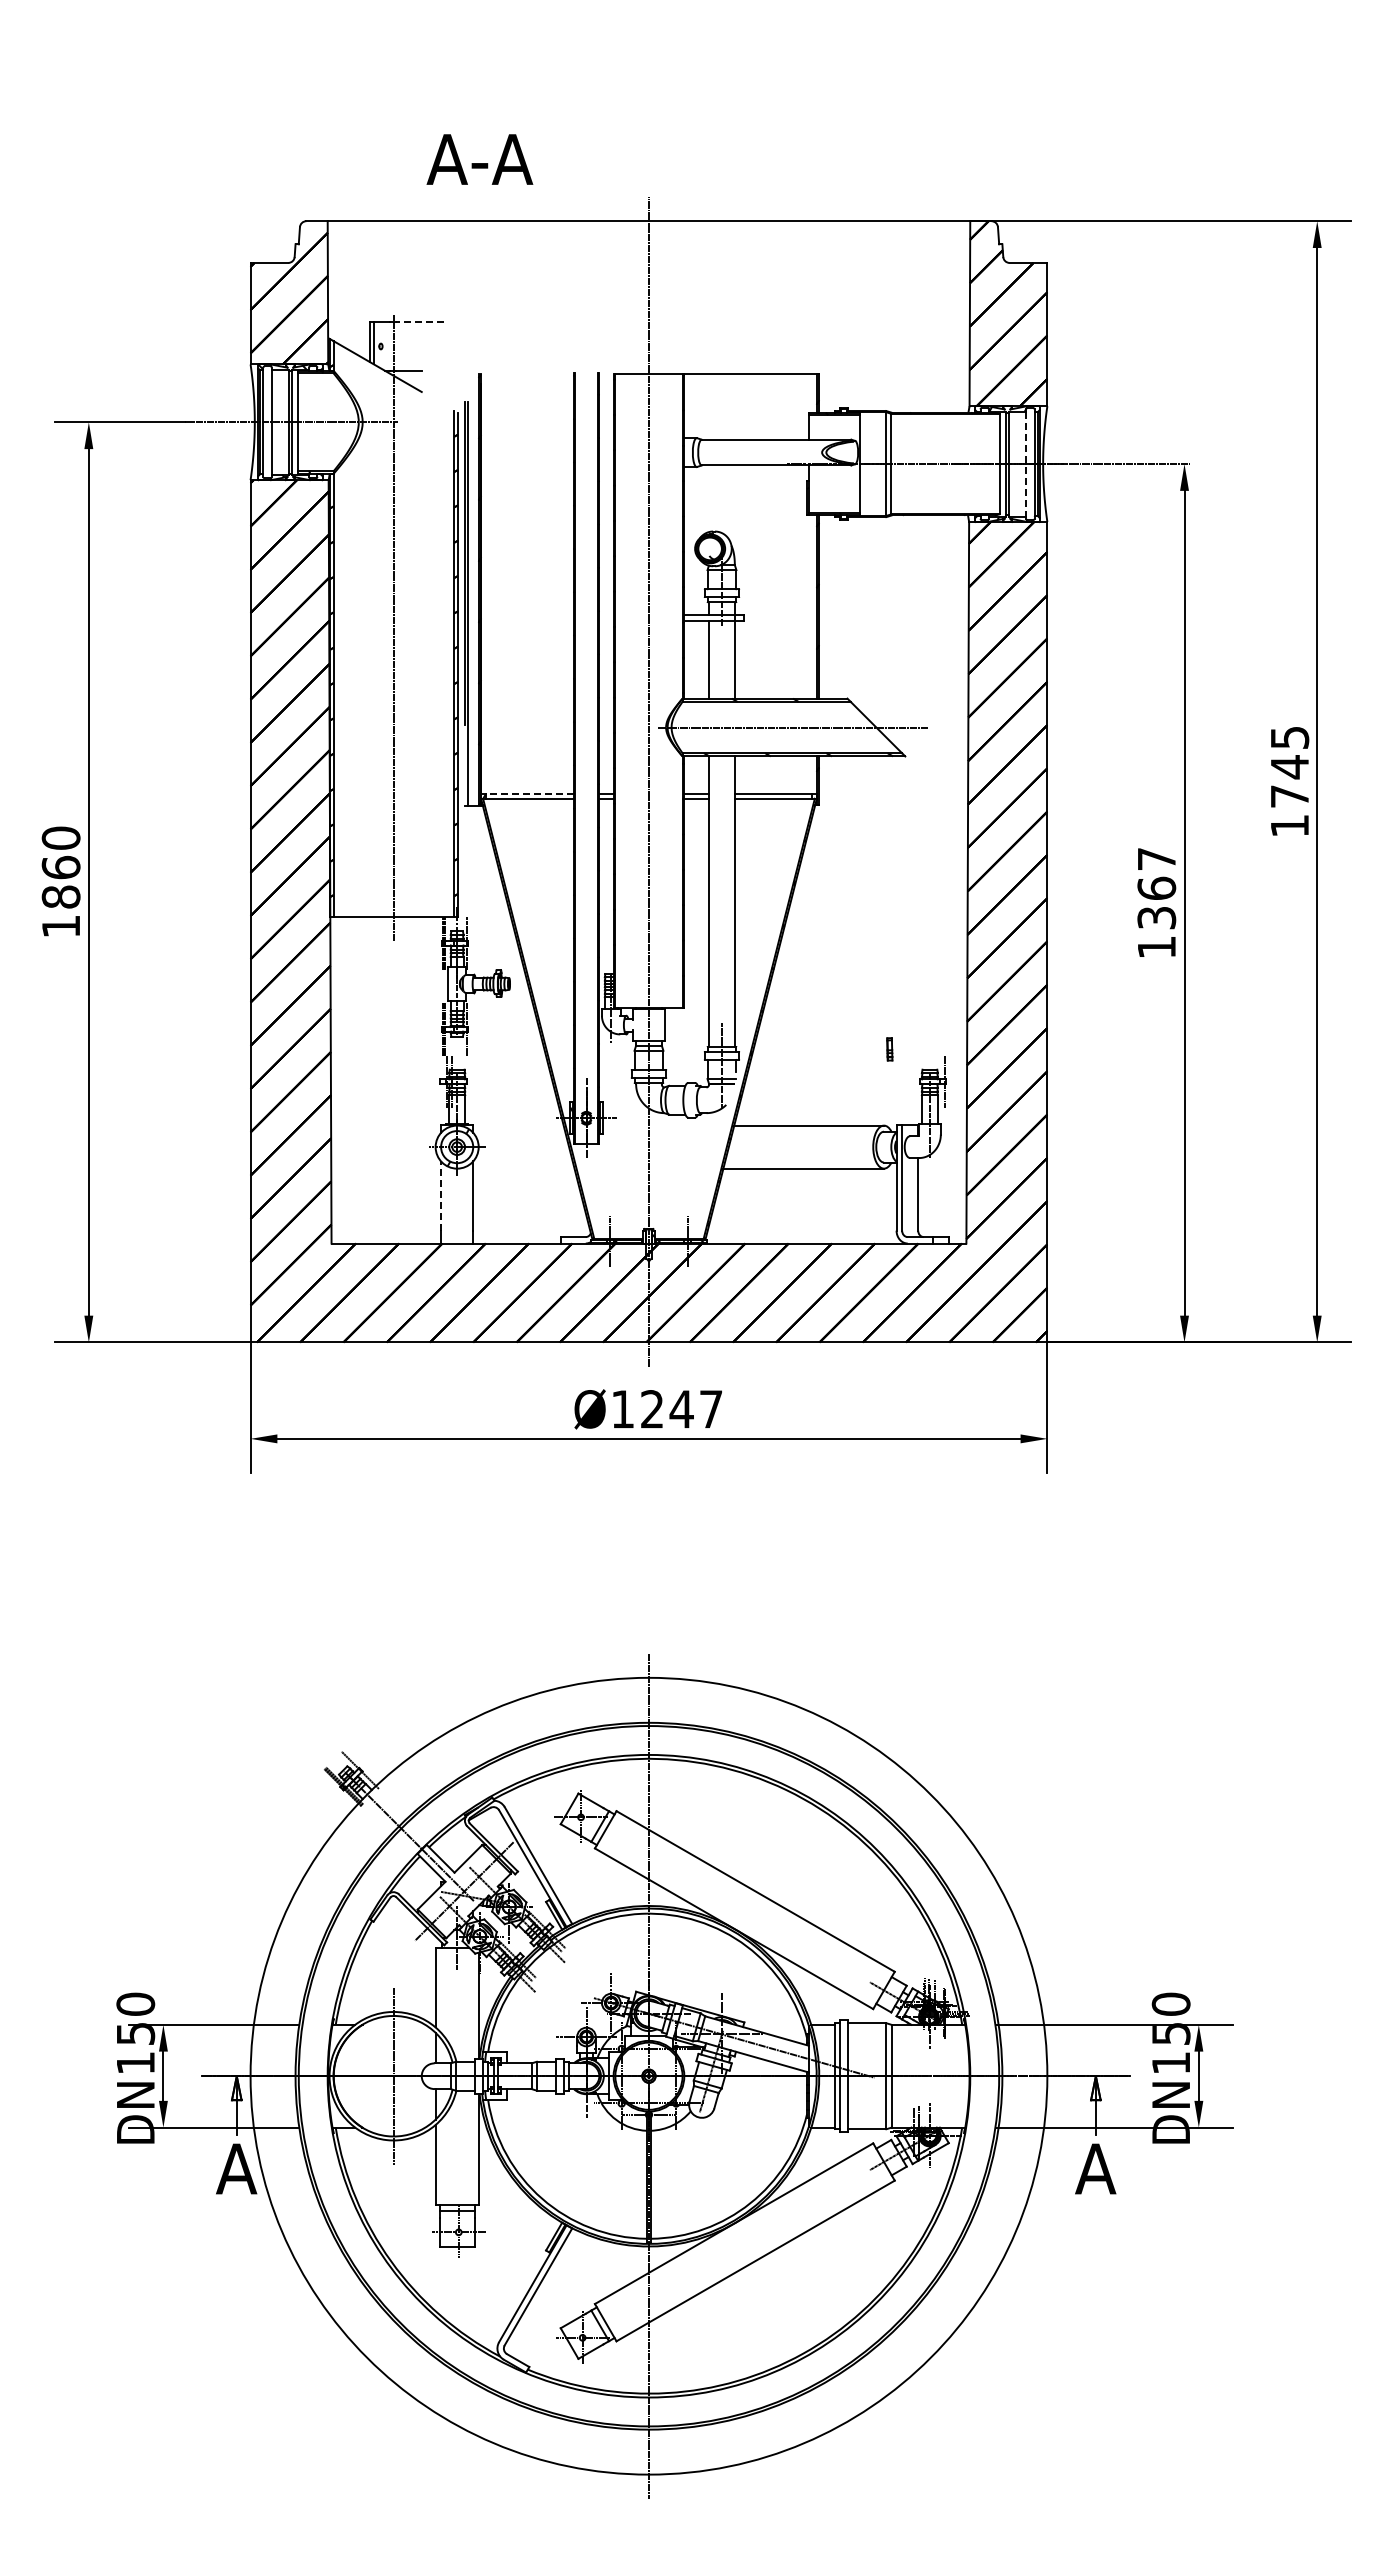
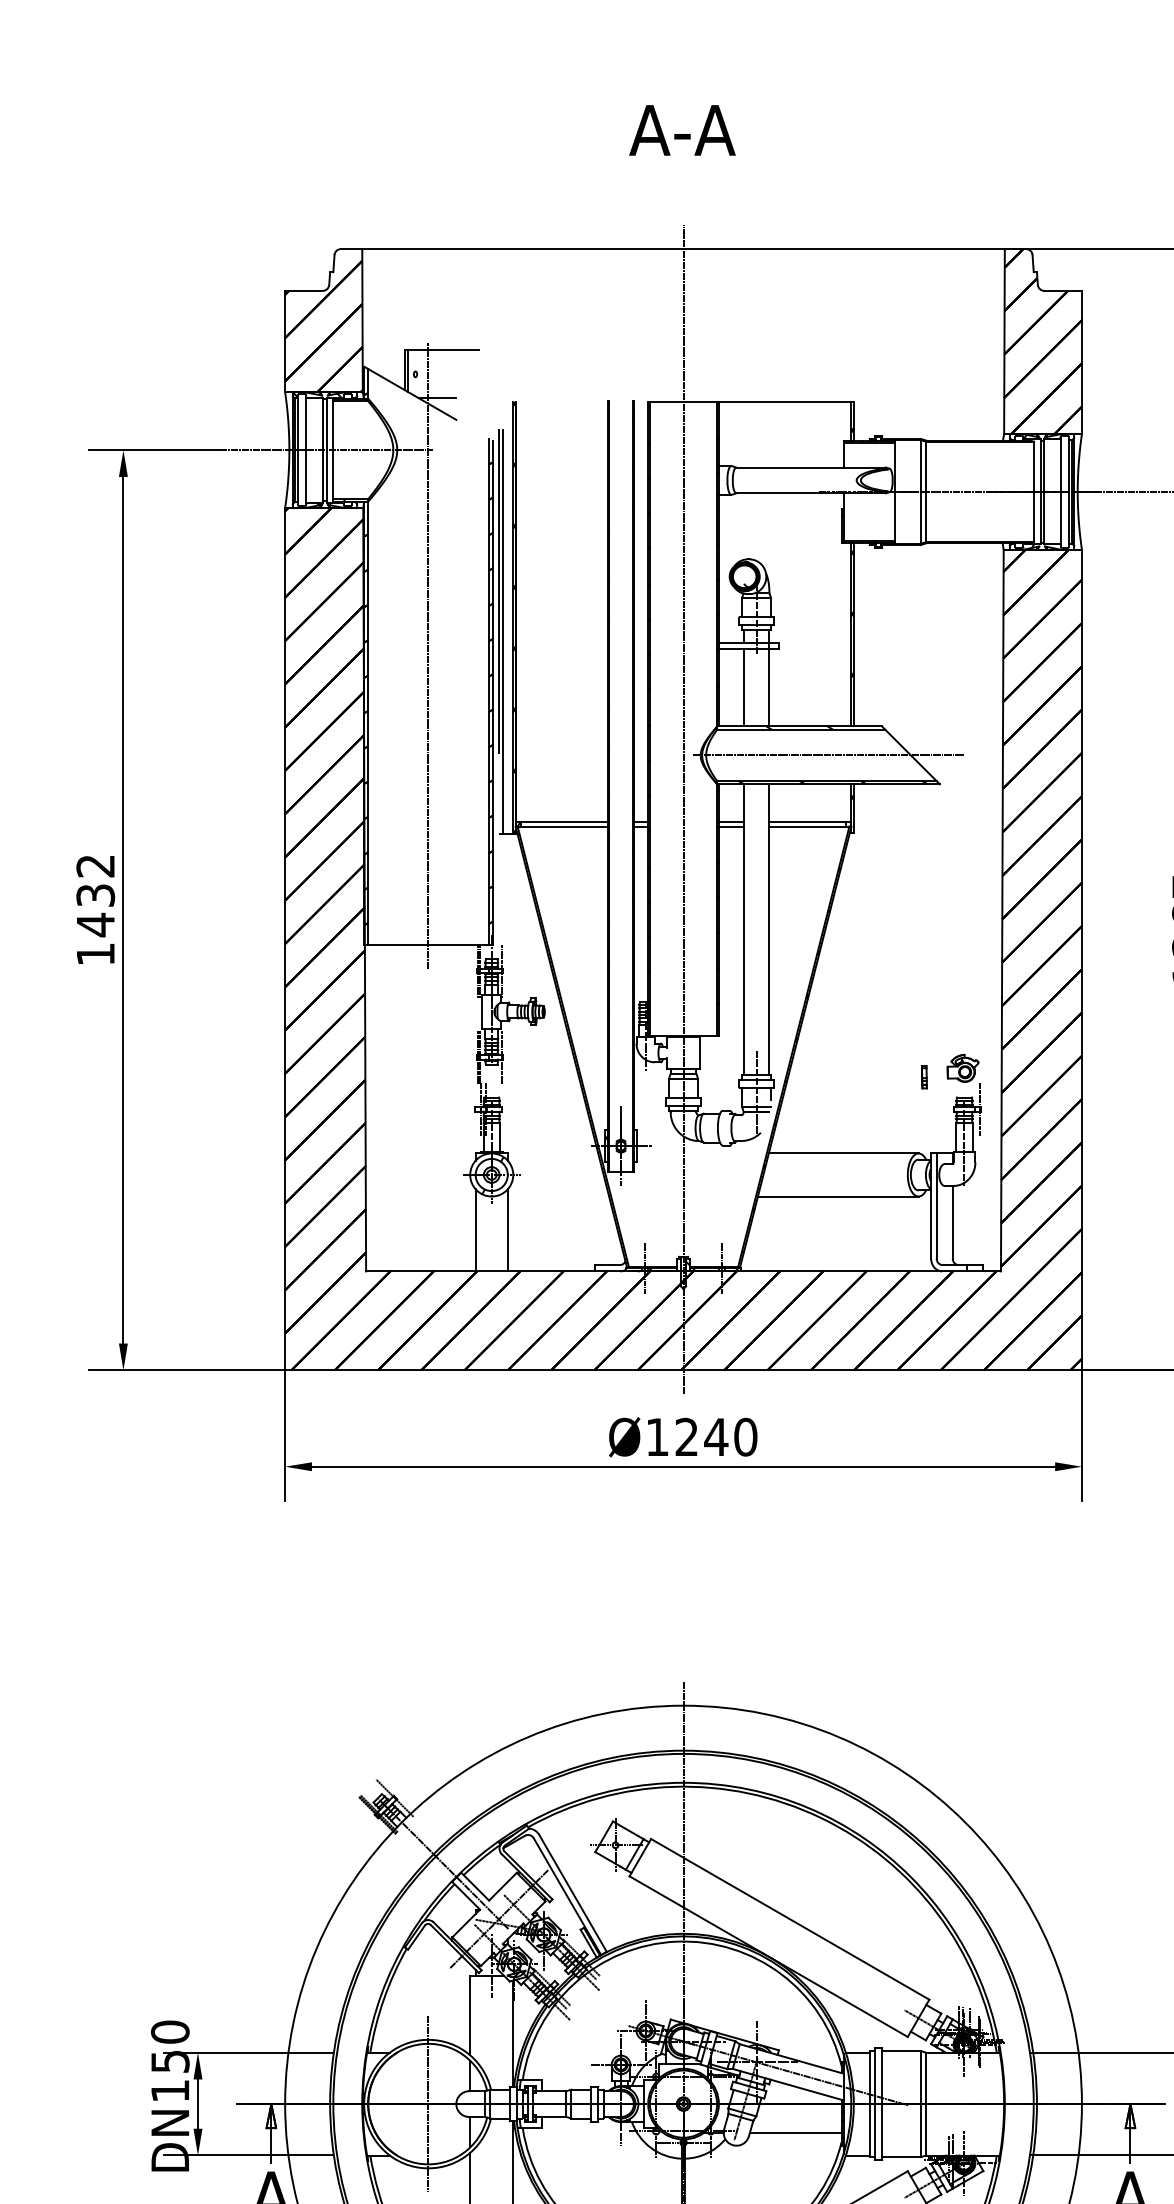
text: (479, 159) -> (682, 130), moved
line: (419, 322) -> (454, 350), dashed -> solid
line: (1026, 464) -> (1061, 492), dashed -> solid
line: (530, 793) -> (565, 821), dashed -> solid
text: (60, 867) -> (95, 895), 1860 -> 1432
part: (928, 1040) -> (963, 1068), added
line: (441, 1196) -> (476, 1224), dashed -> solid
text: (710, 1409) -> (745, 1437), Ø1247 -> Ø1240
line: (761, 2105) -> (796, 2133), added

